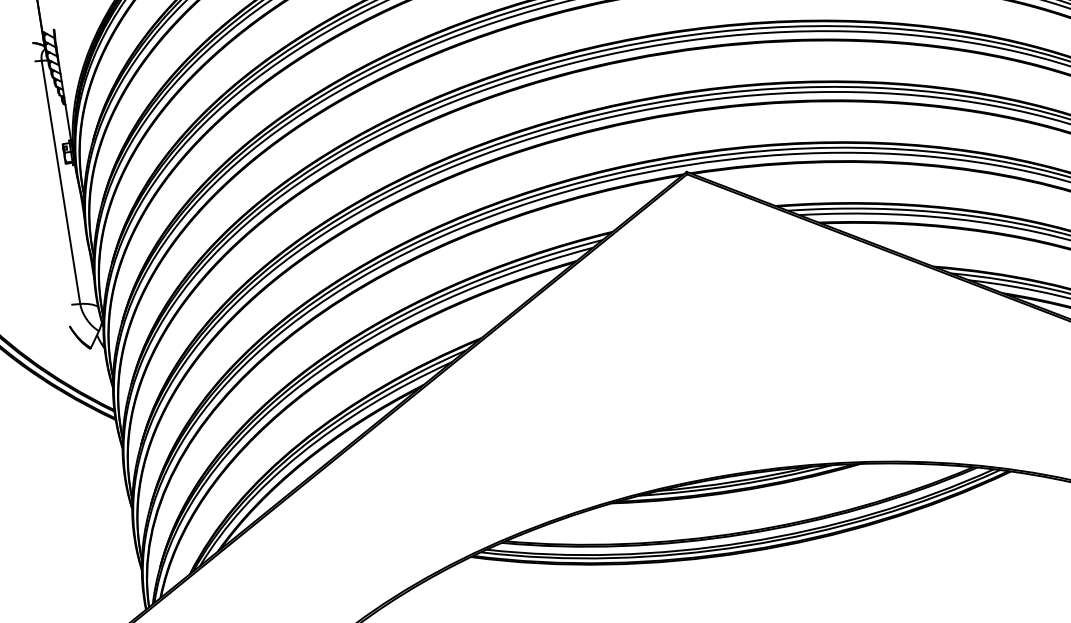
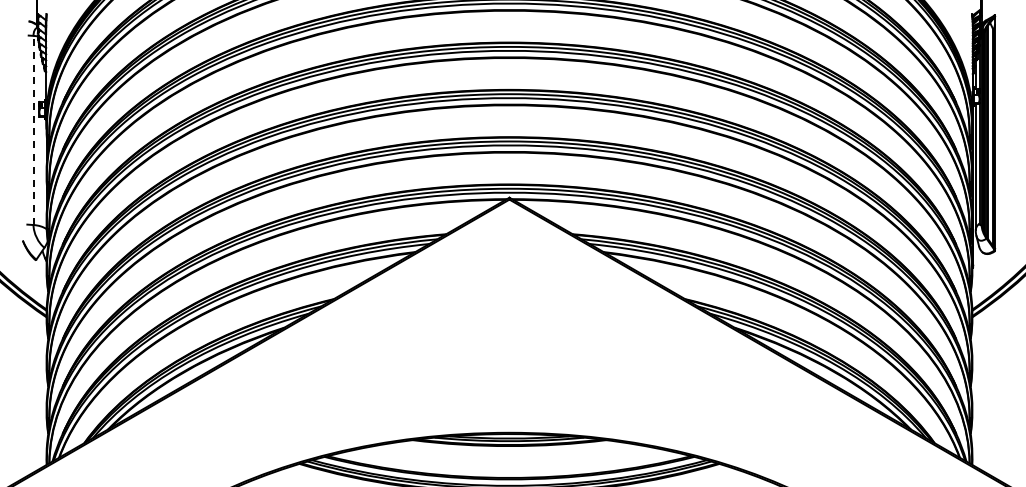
line: (60, 182) -> (33, 130), solid -> dashed

